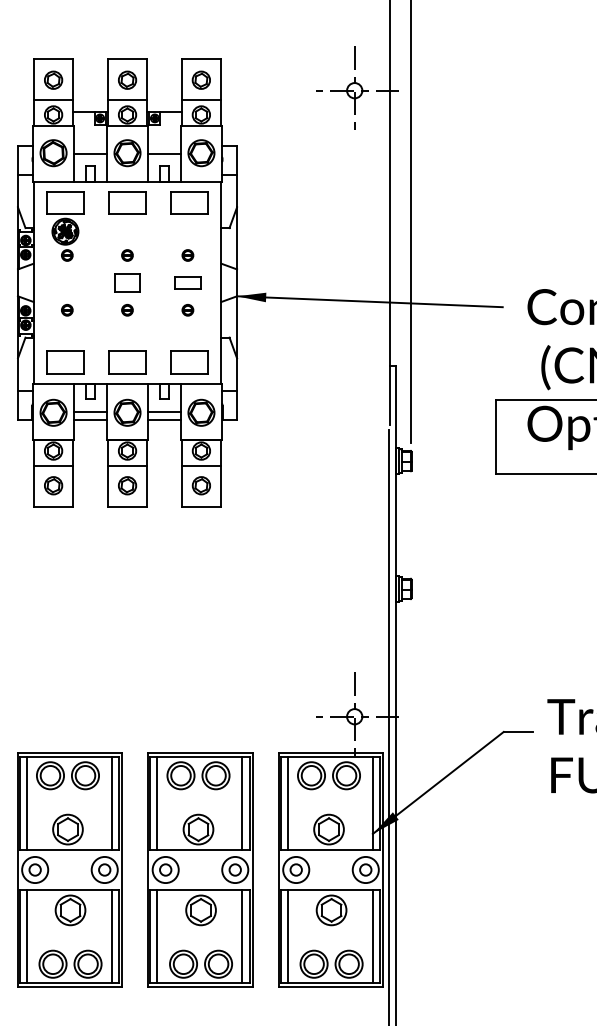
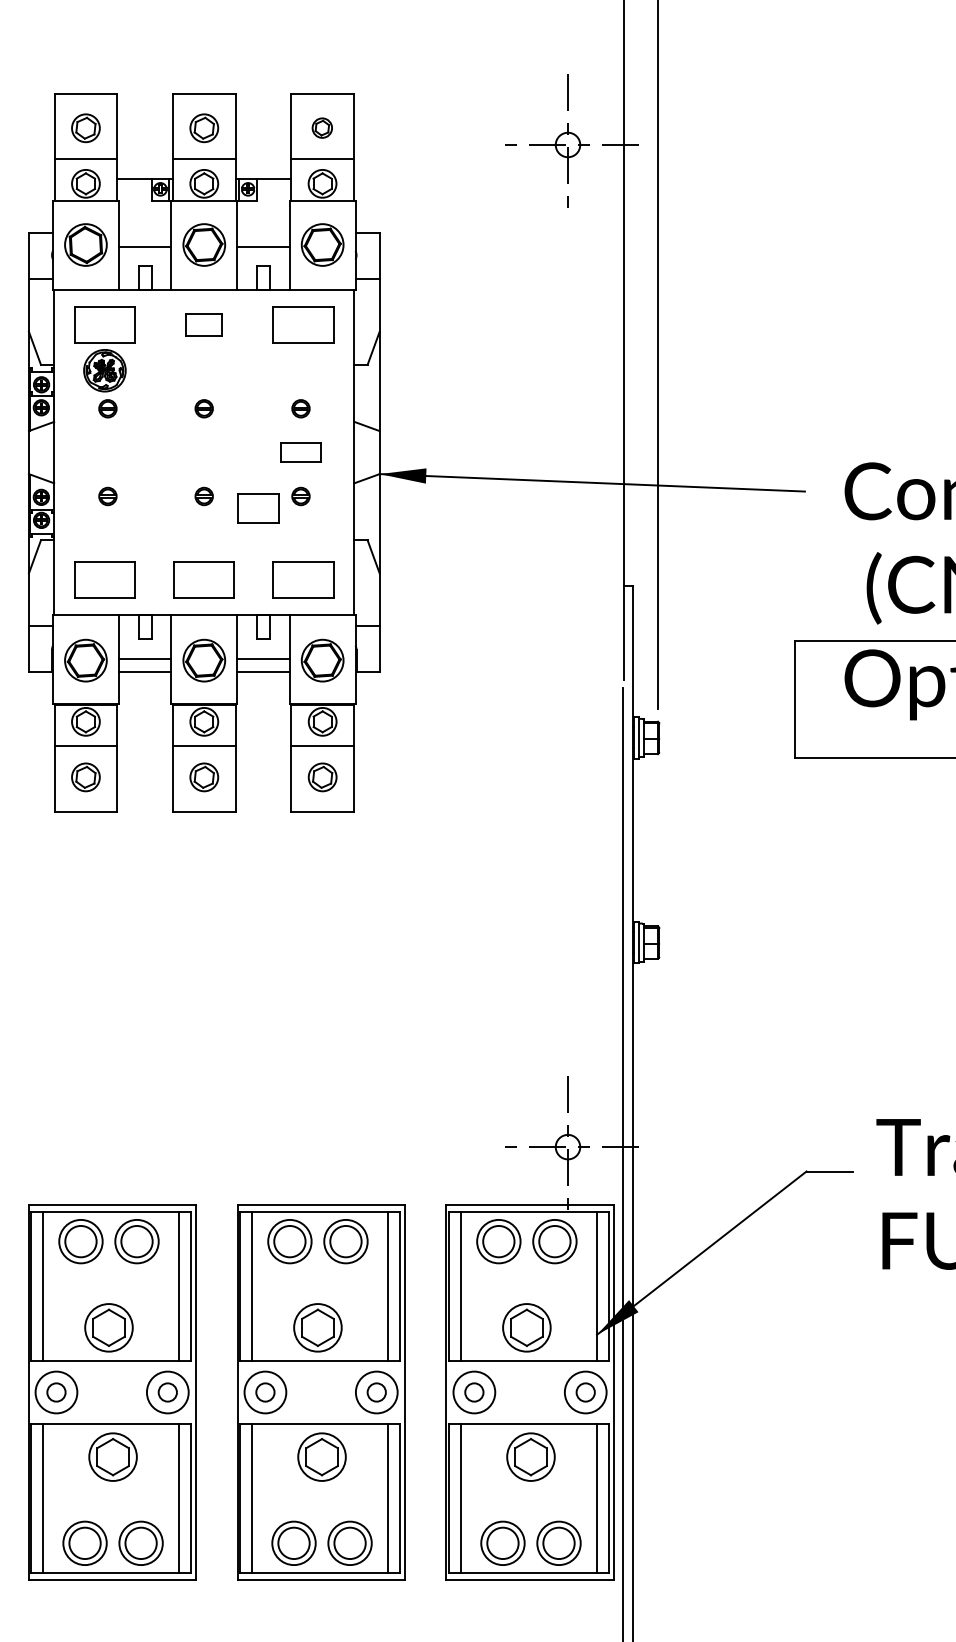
part: (200, 79) -> (321, 127), size x0.7
part: (127, 202) -> (204, 323), size x0.6
part: (127, 282) -> (258, 508), moved

